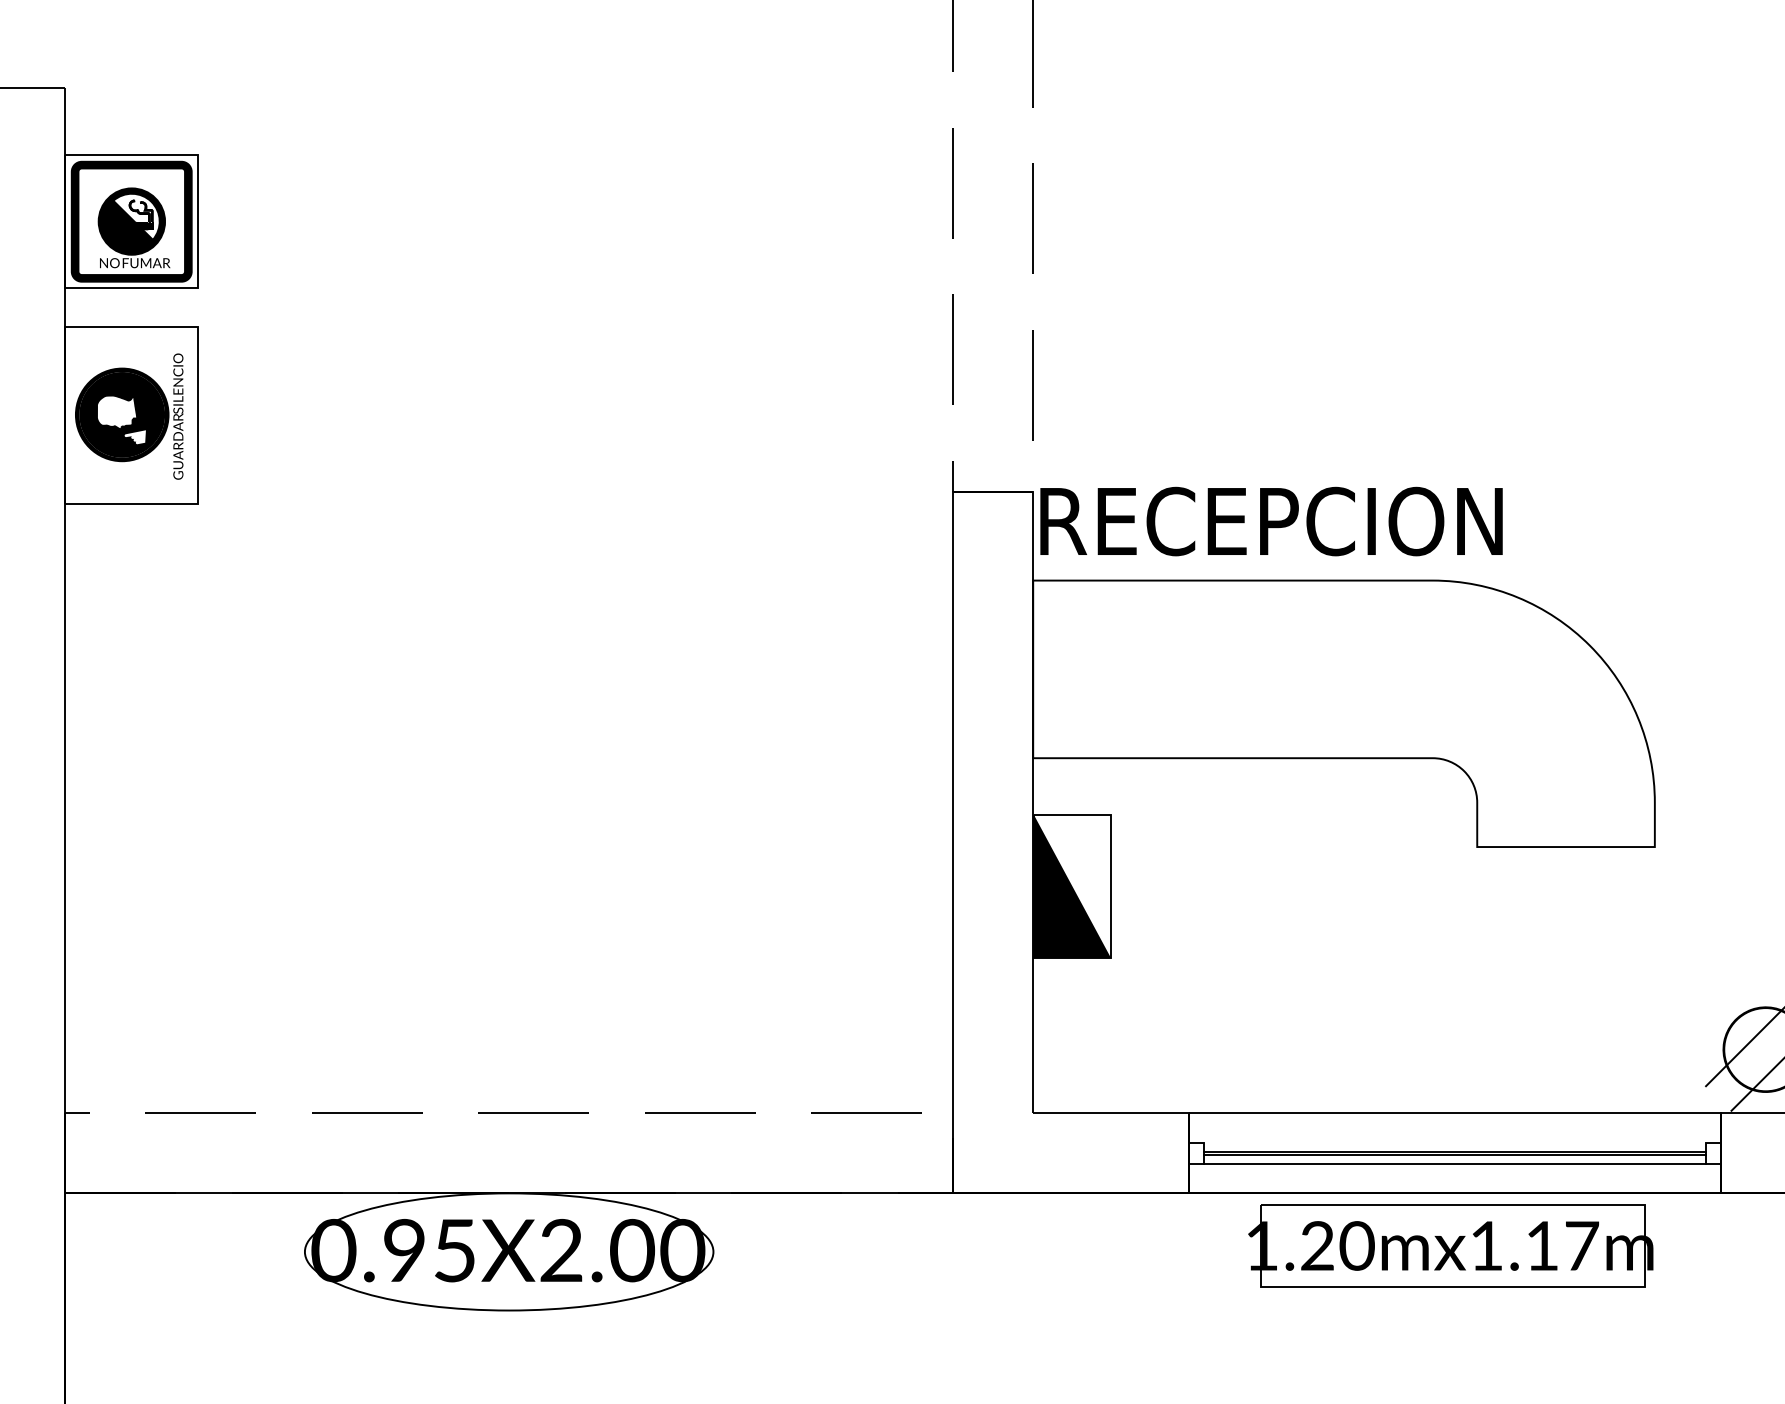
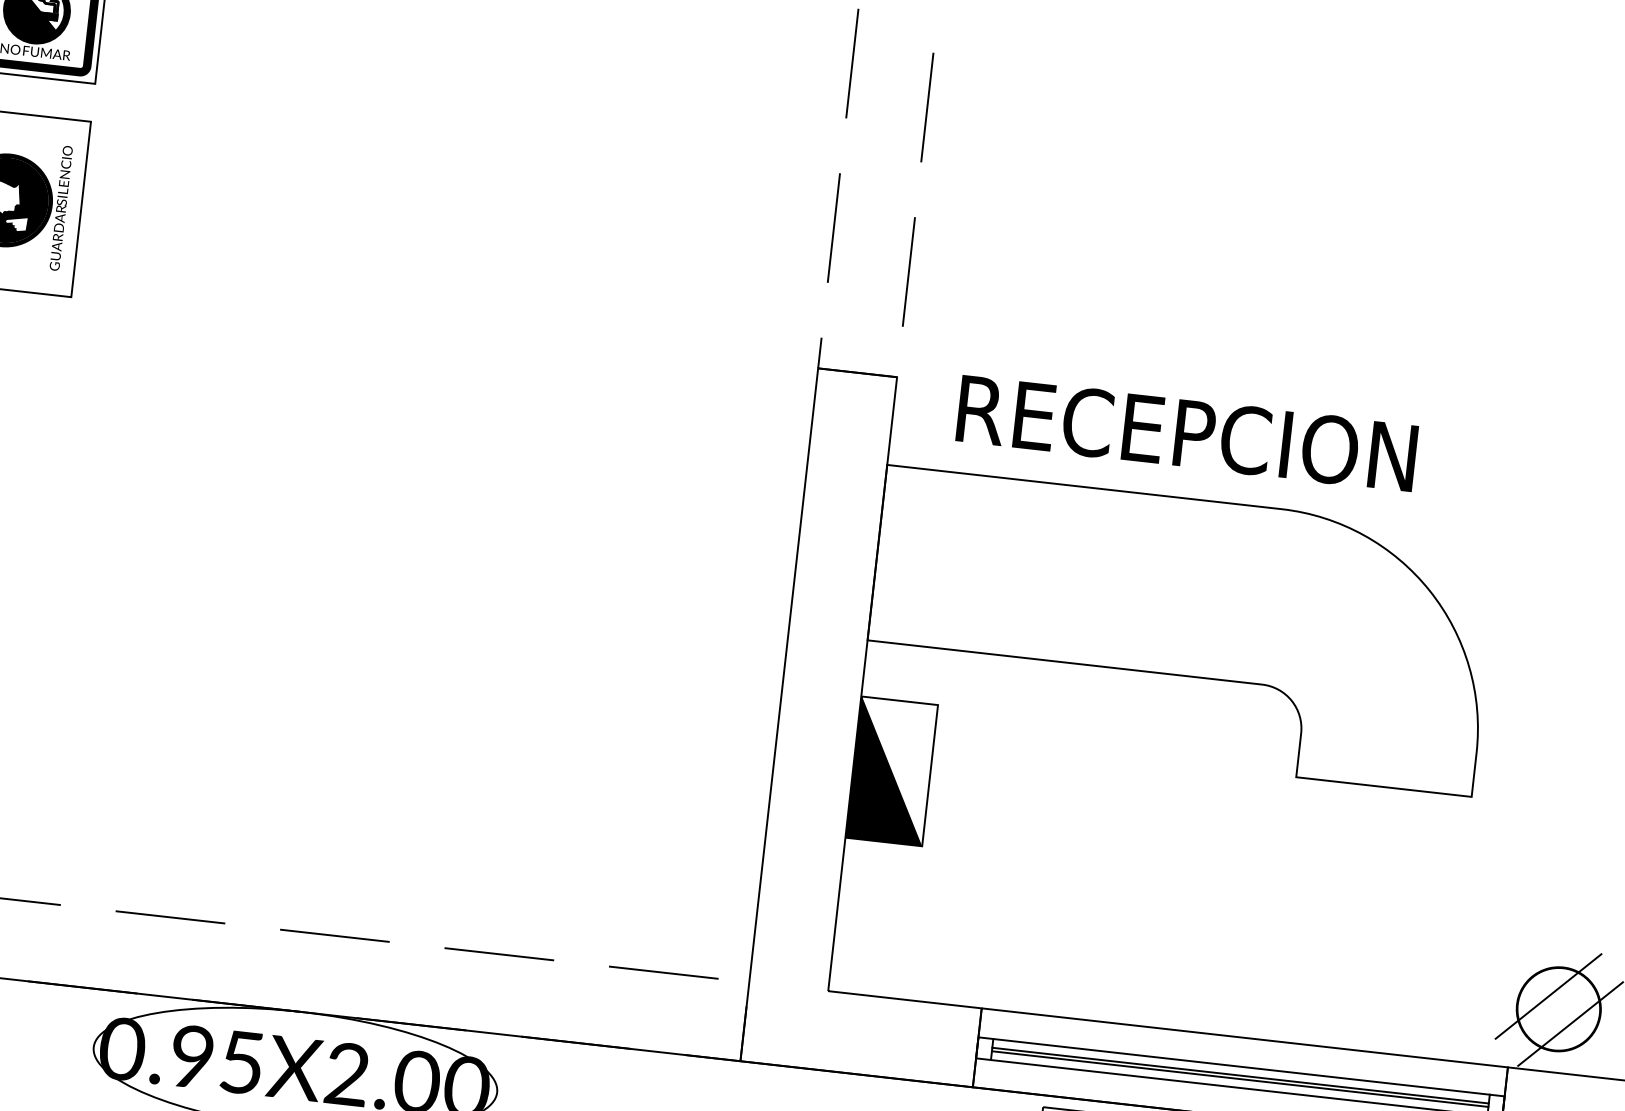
text: (1271, 521) -> (1187, 433), moved
line: (1454, 1142) -> (1241, 1066), added

